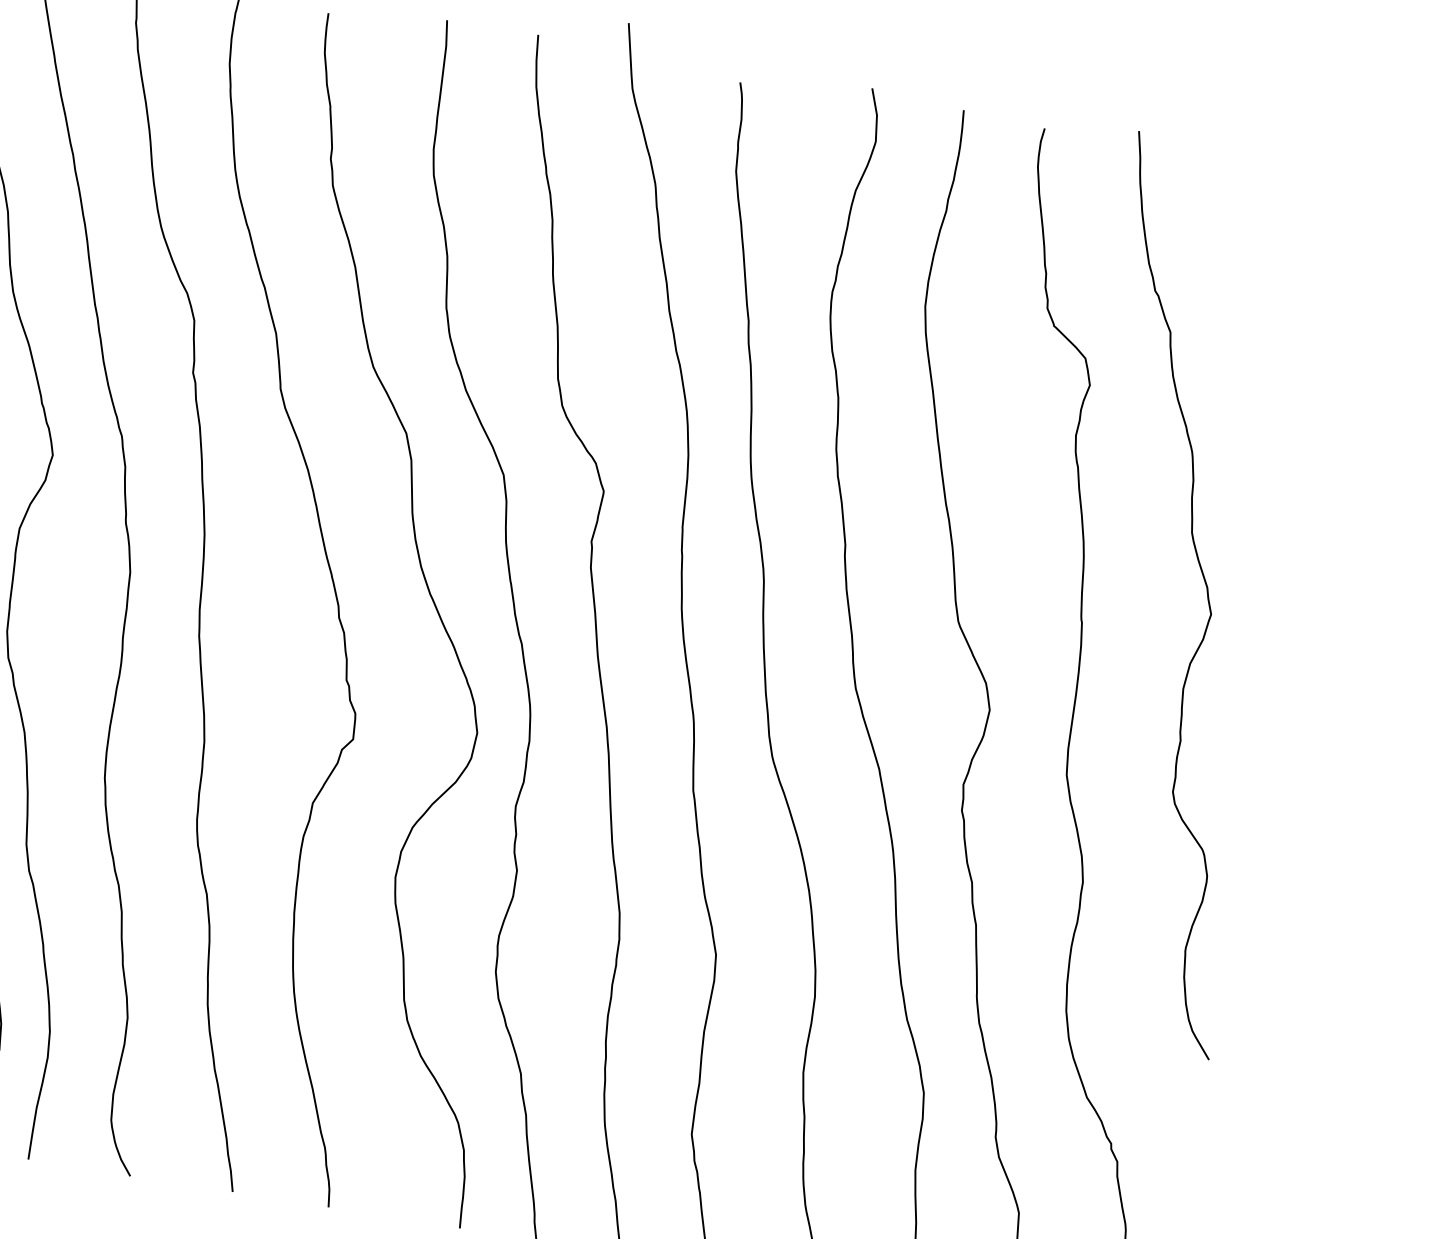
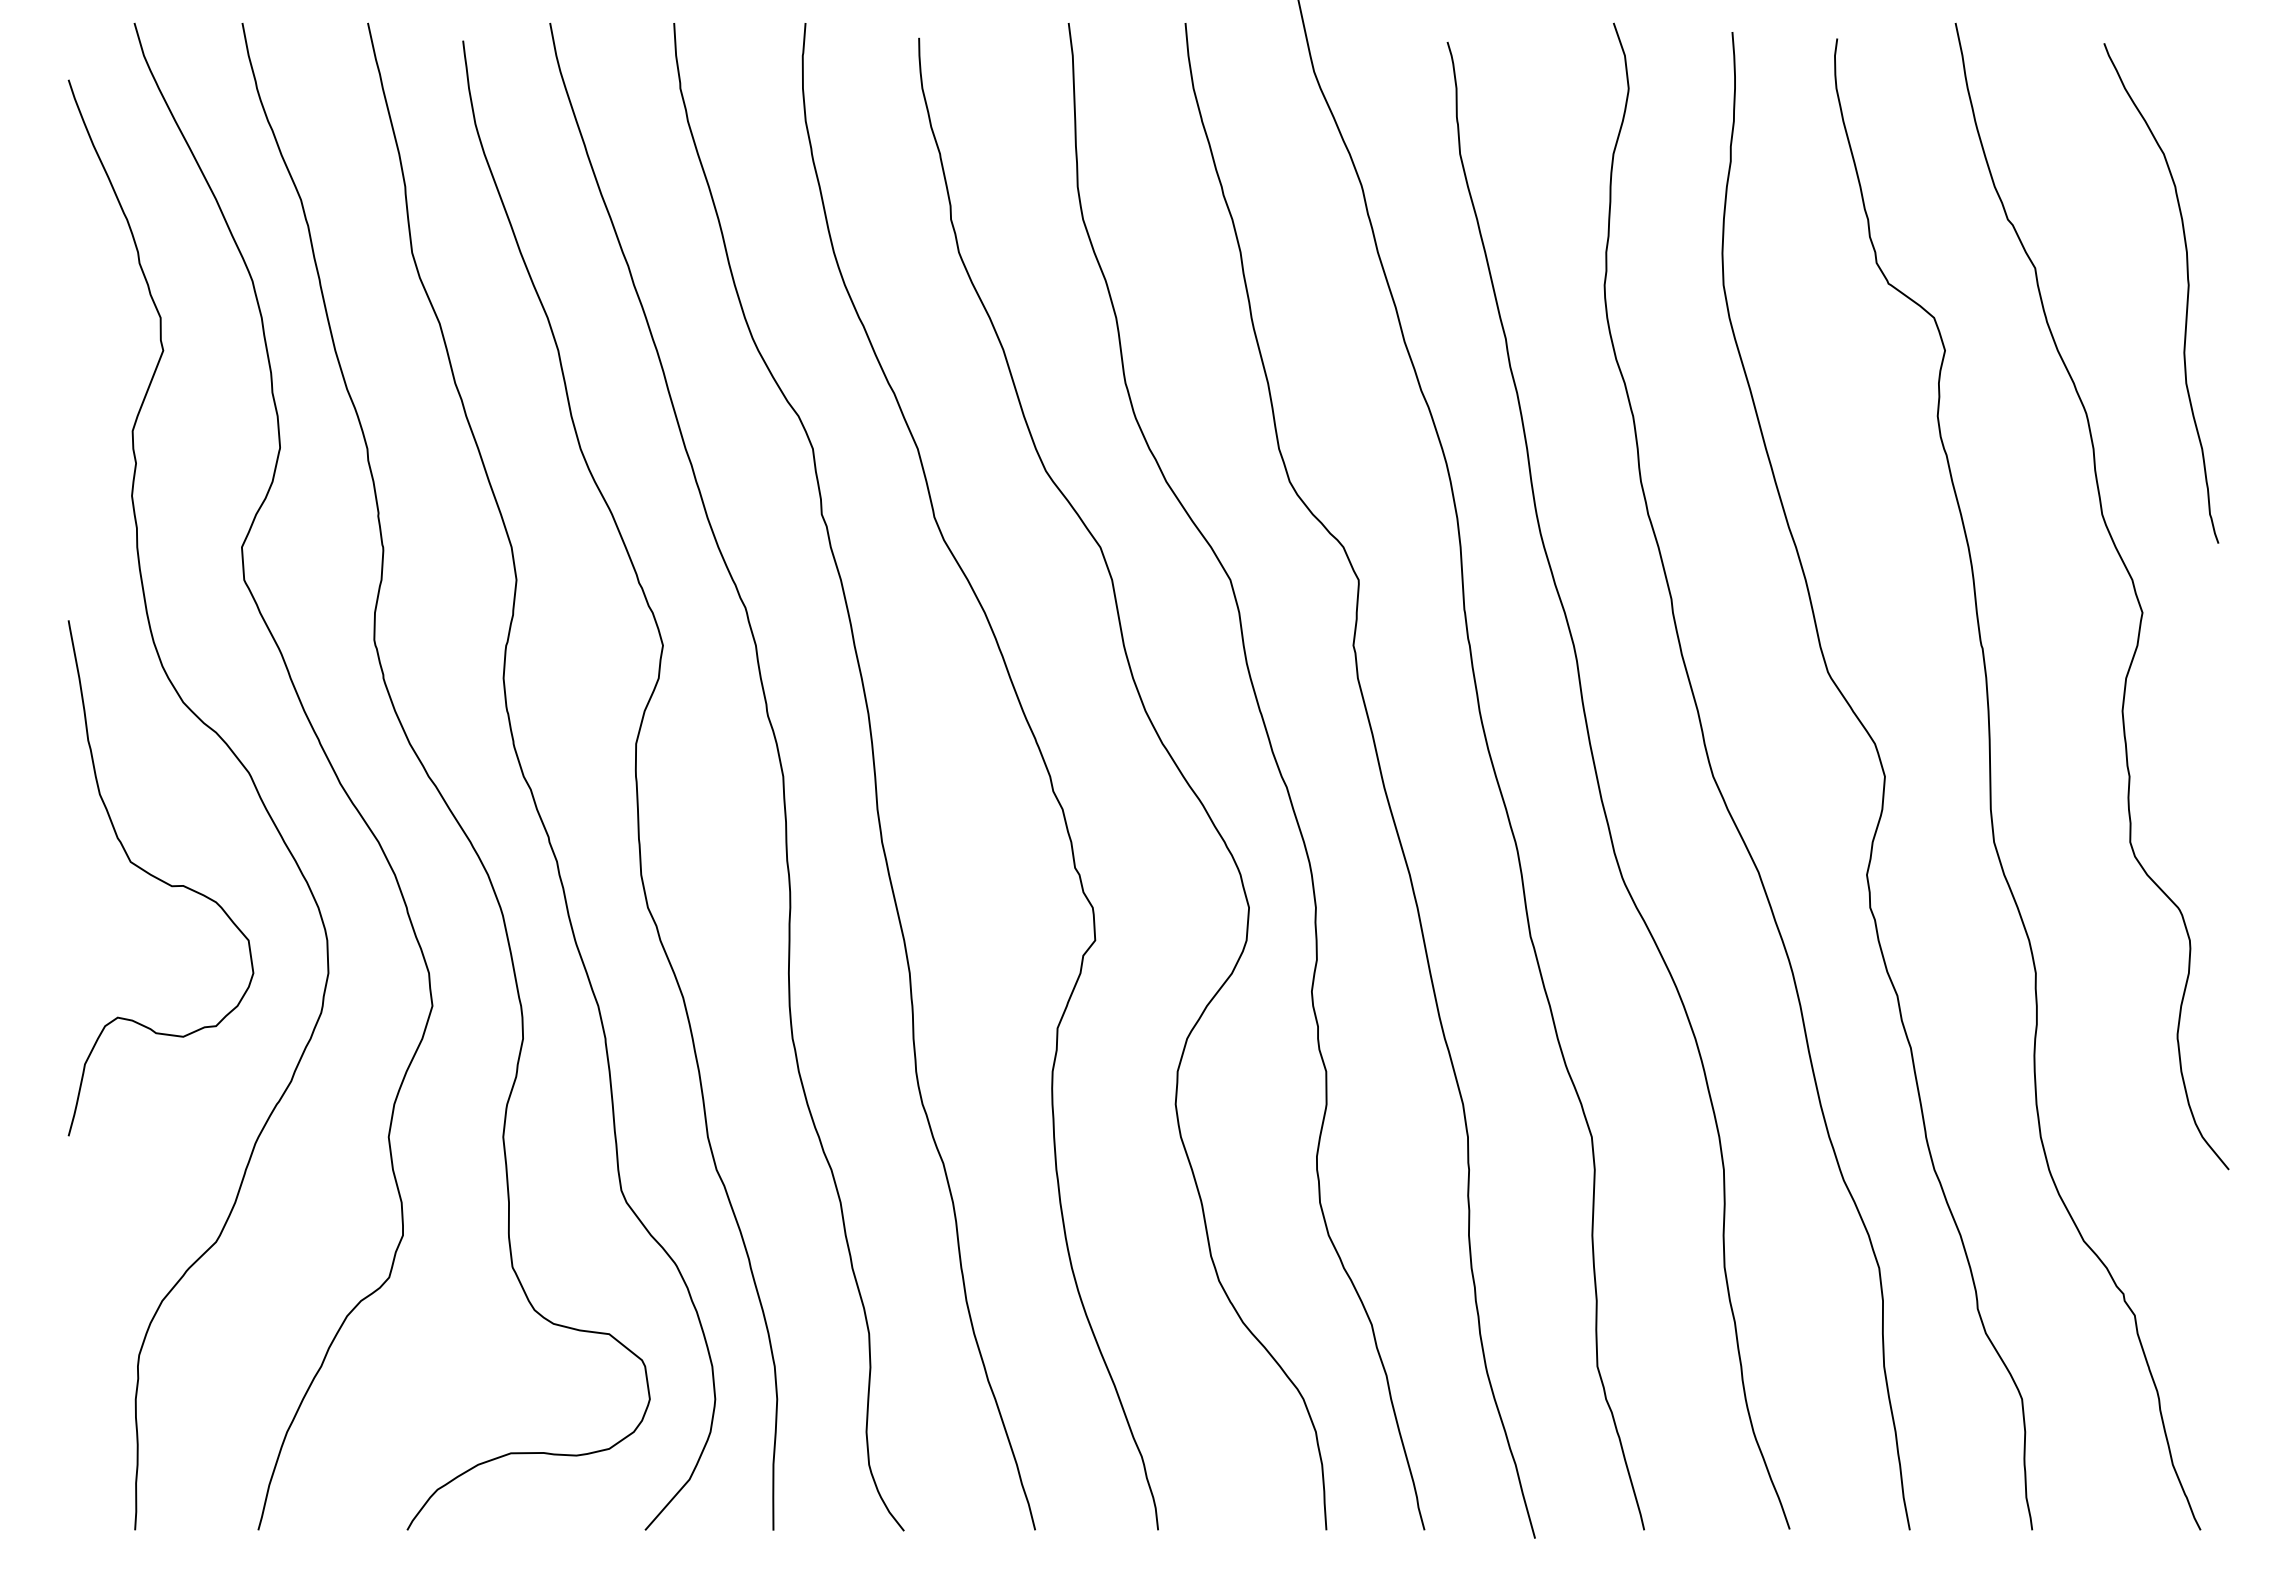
curve: (1284, 375) -> (2186, 299), added

